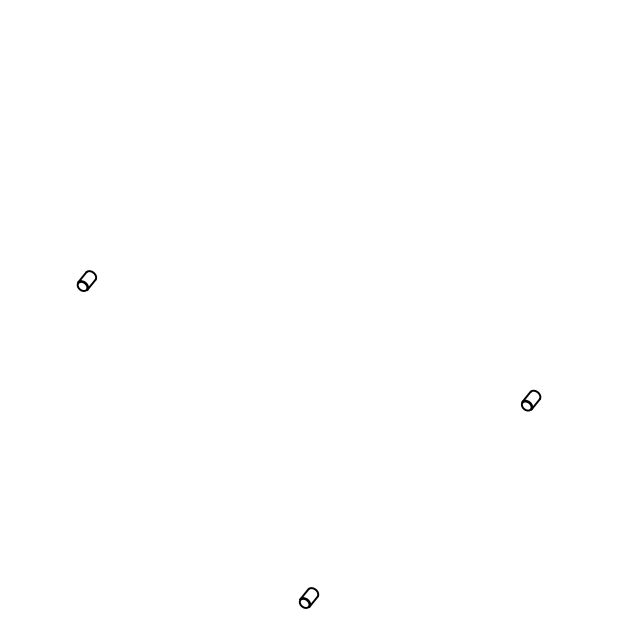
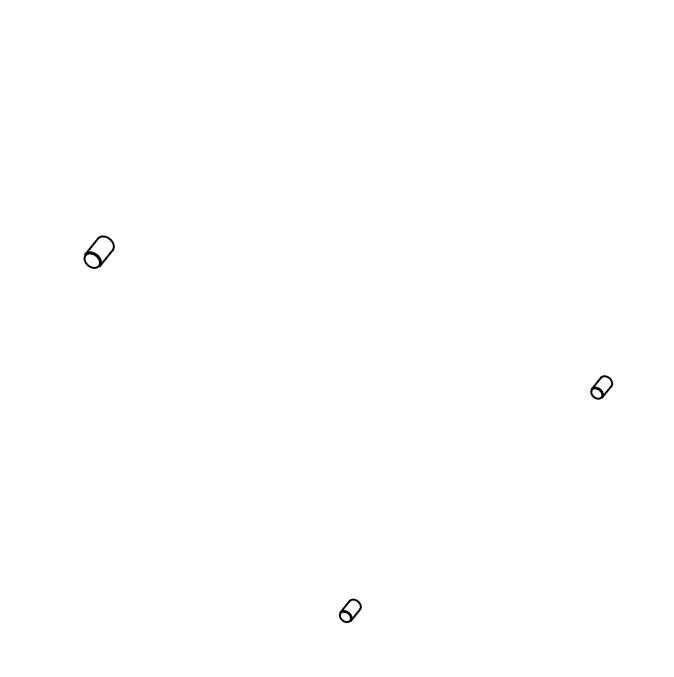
part: (86, 280) -> (98, 251), size x1.4

